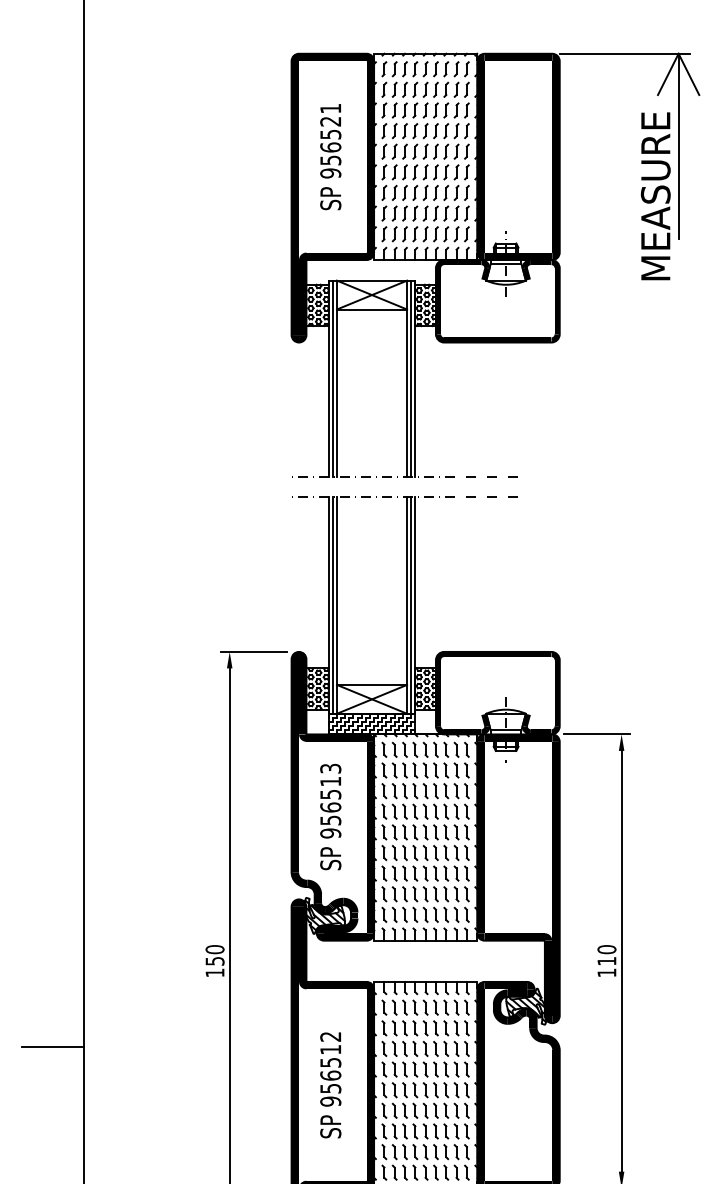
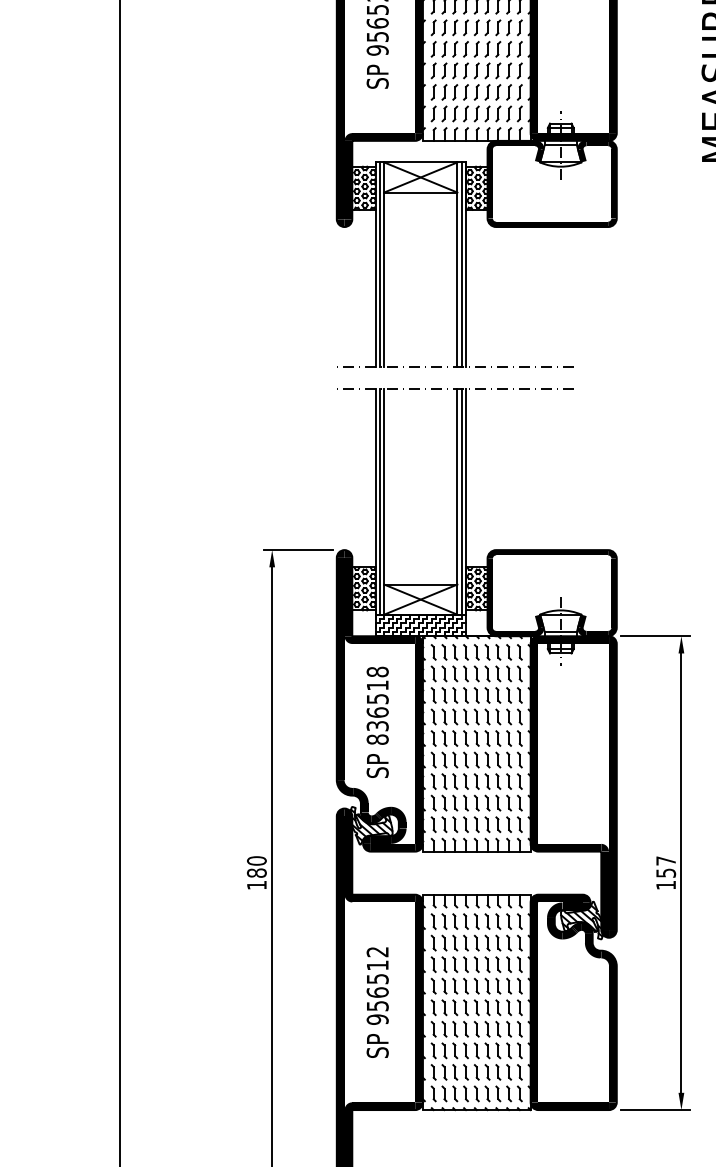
text: (330, 800) -> (377, 705), 956513 -> 836518
text: (606, 955) -> (665, 867), 110 -> 157
text: (214, 960) -> (256, 872), 150 -> 180
line: (52, 1046) -> (87, 962), removed

